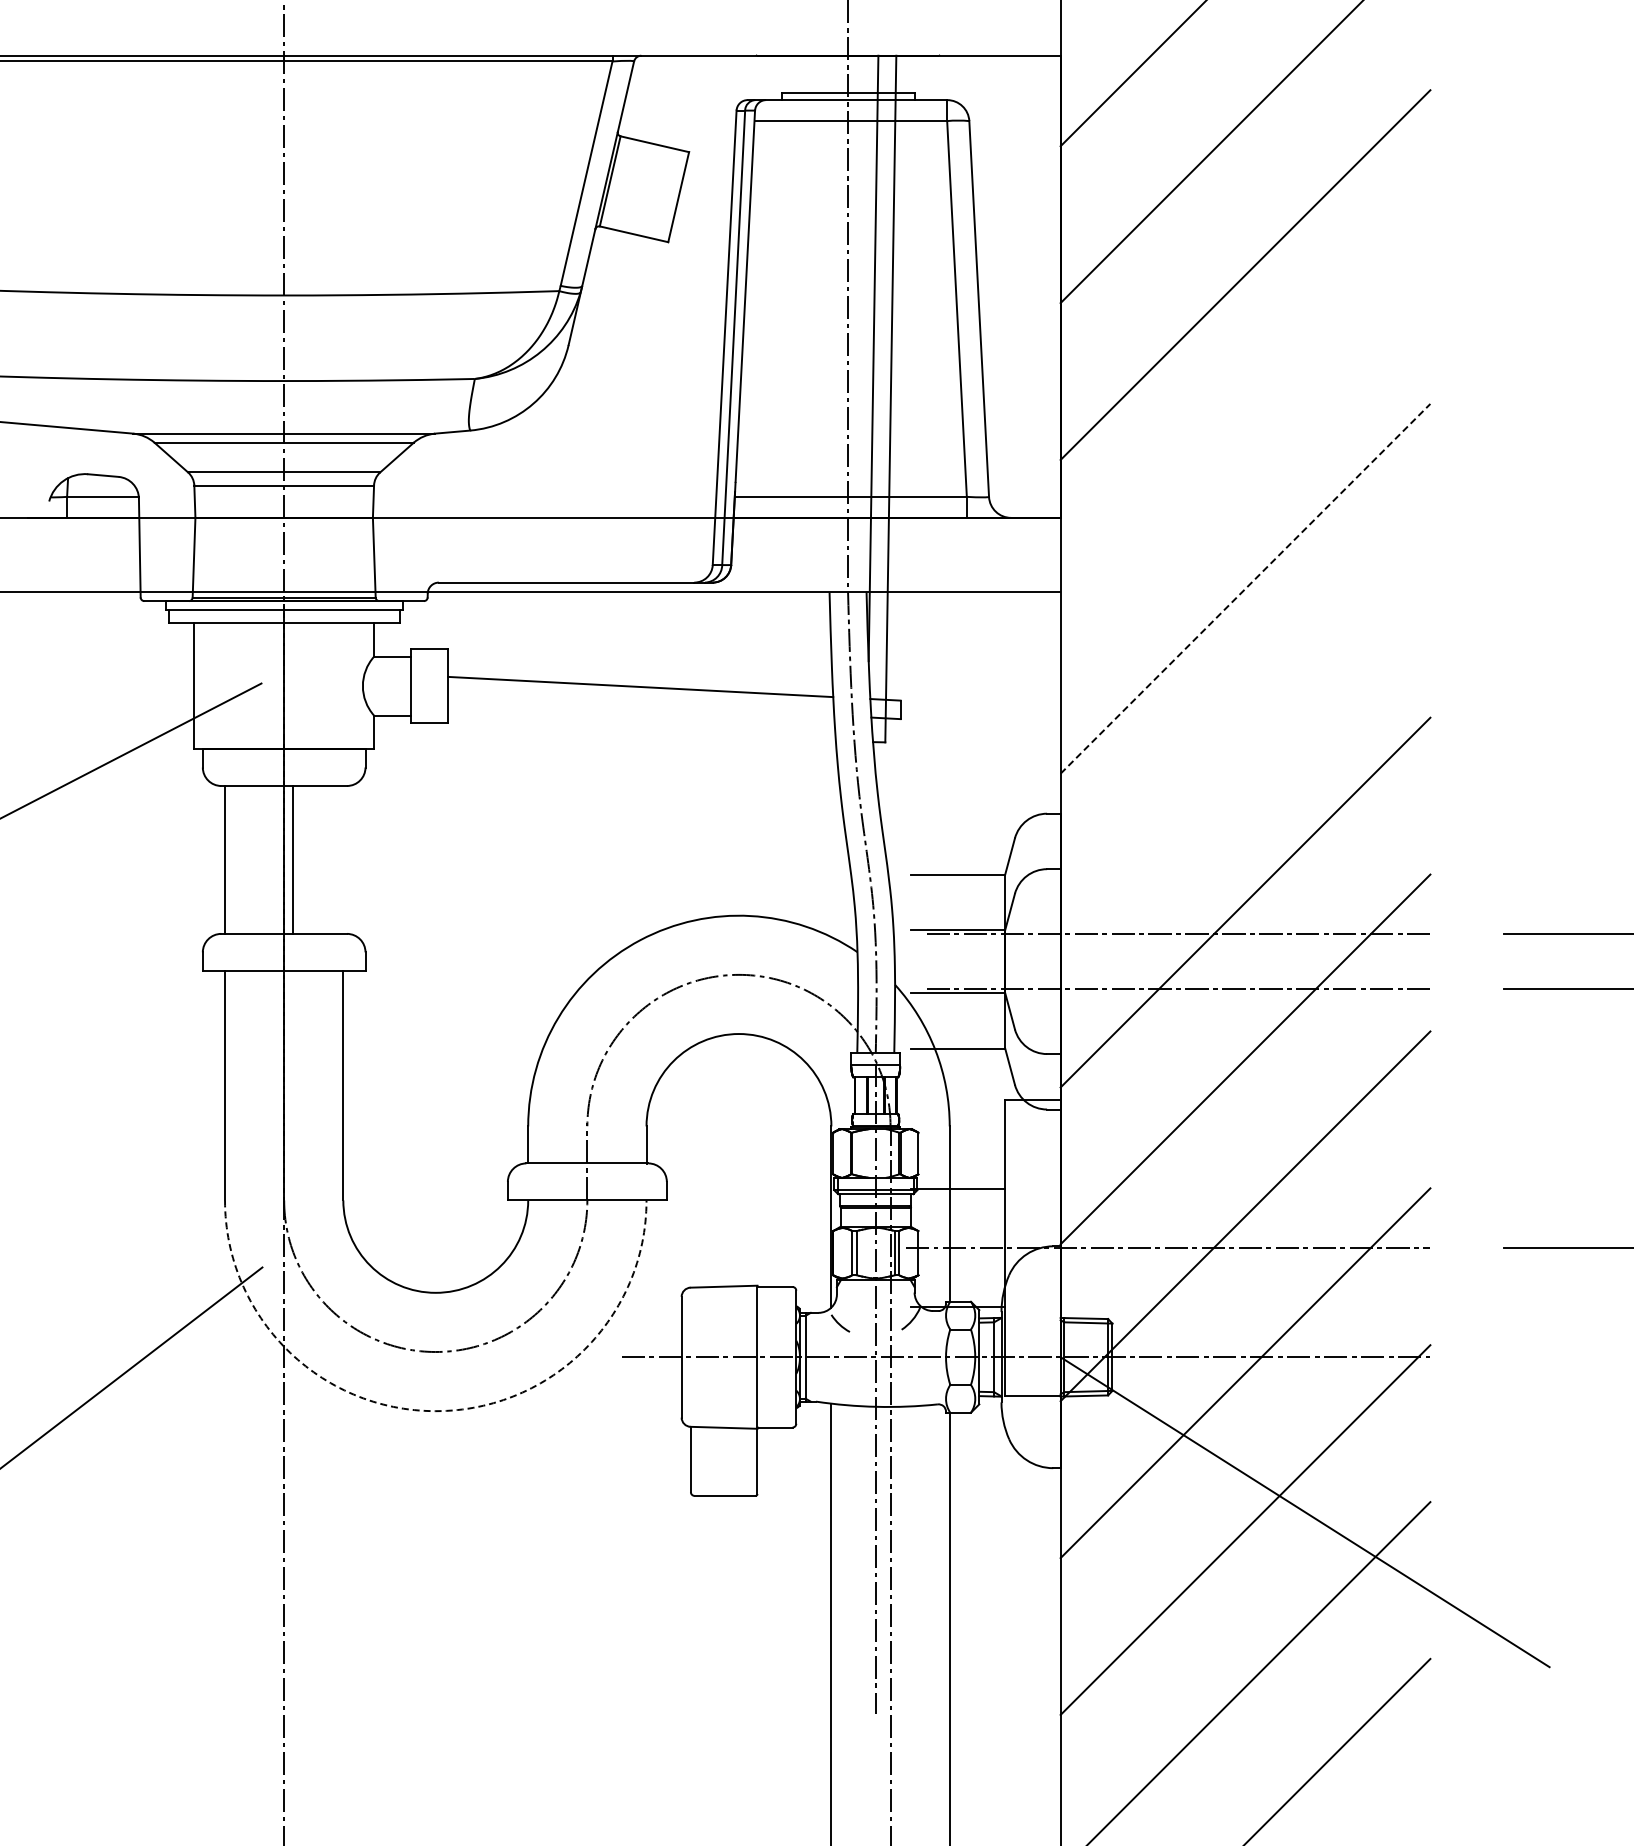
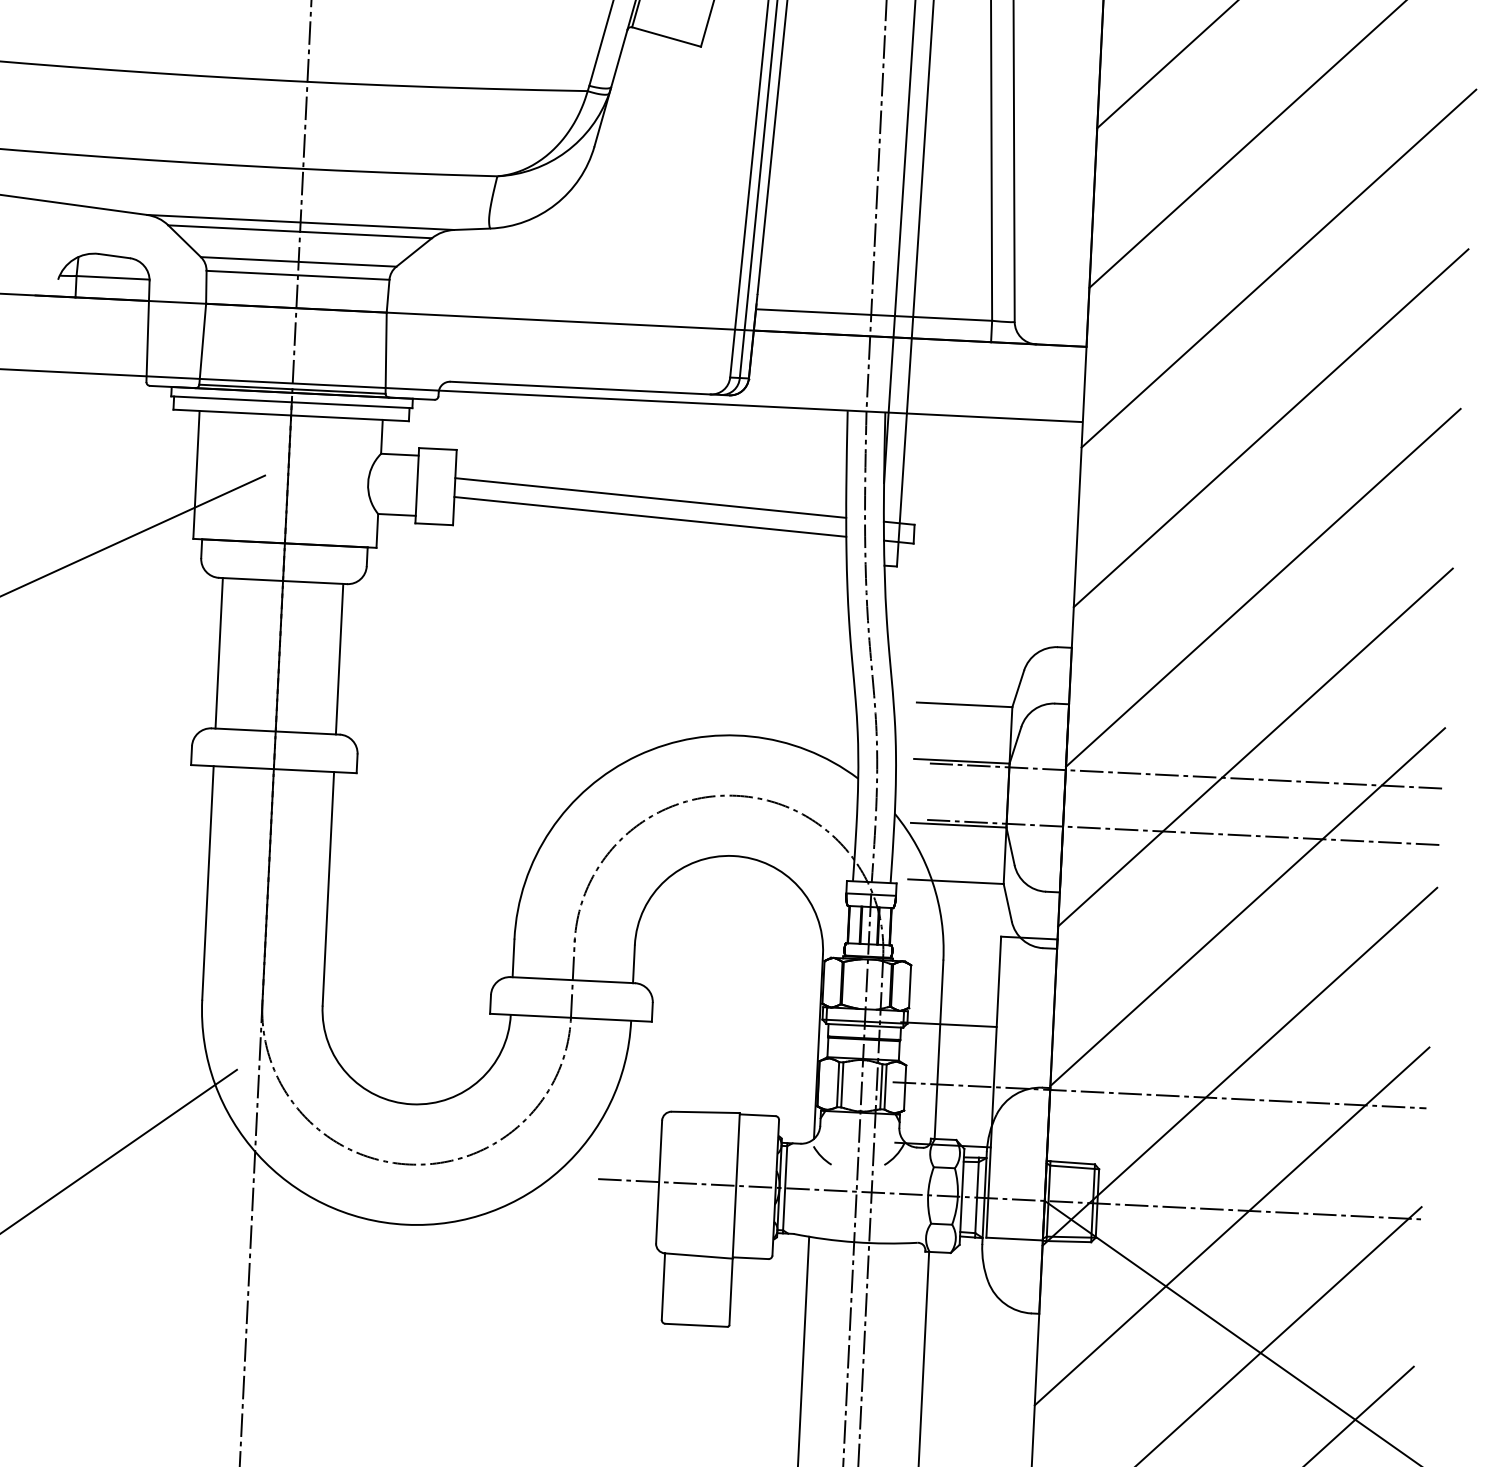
line: (1245, 431) -> (1278, 268), added
line: (1245, 588) -> (1271, 427), dashed -> solid
line: (641, 705) -> (650, 516), added
line: (1245, 745) -> (1263, 587), added
line: (293, 859) -> (339, 658), moved
arc: (435, 1411) -> (405, 1225), dashed -> solid

